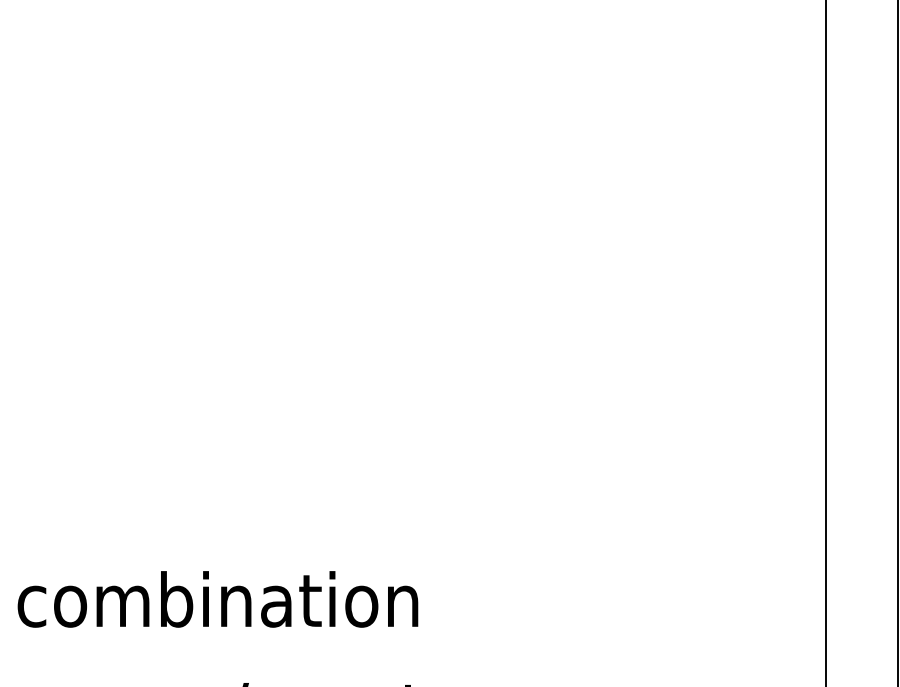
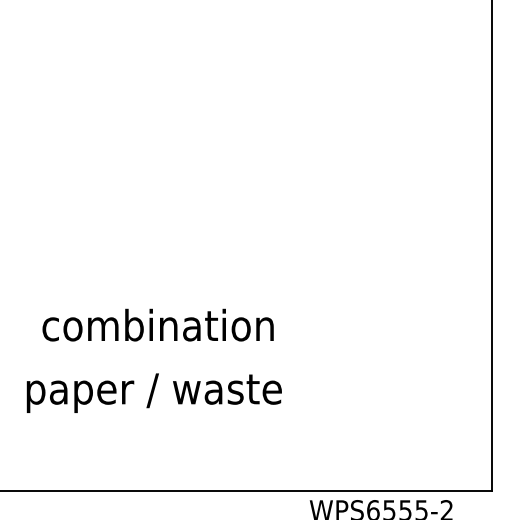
text: (216, 598) -> (157, 324), moved

